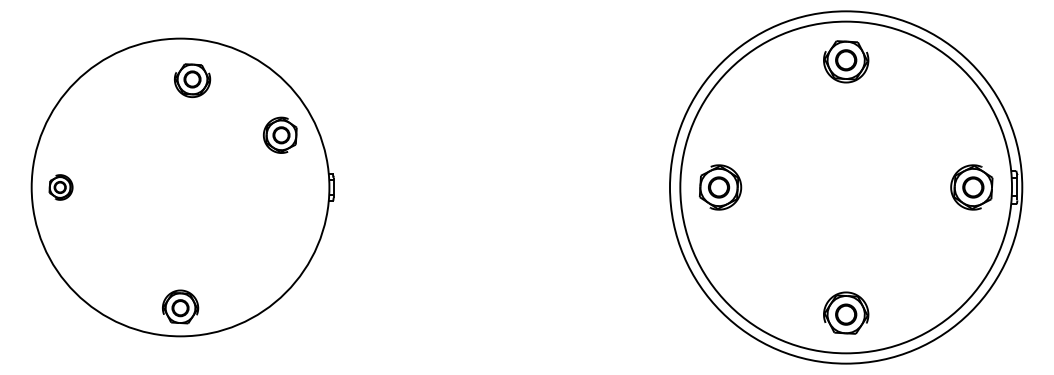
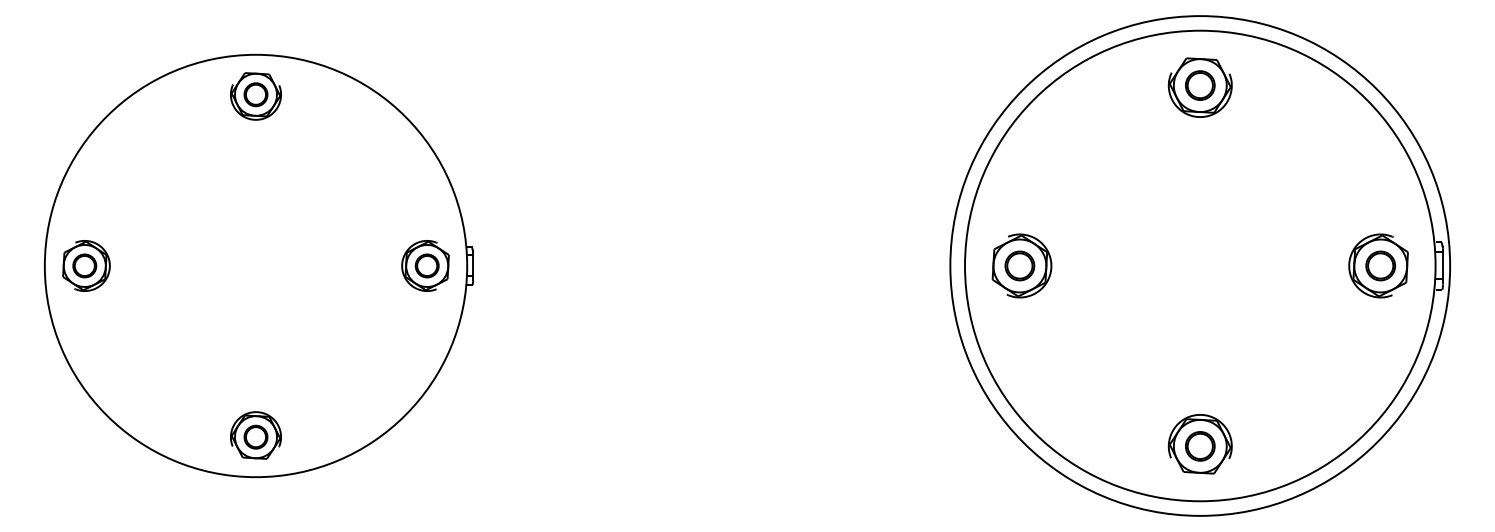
part: (192, 80) -> (255, 96), moved
part: (280, 134) -> (425, 265), moved
part: (61, 187) -> (86, 265), size x1.43

